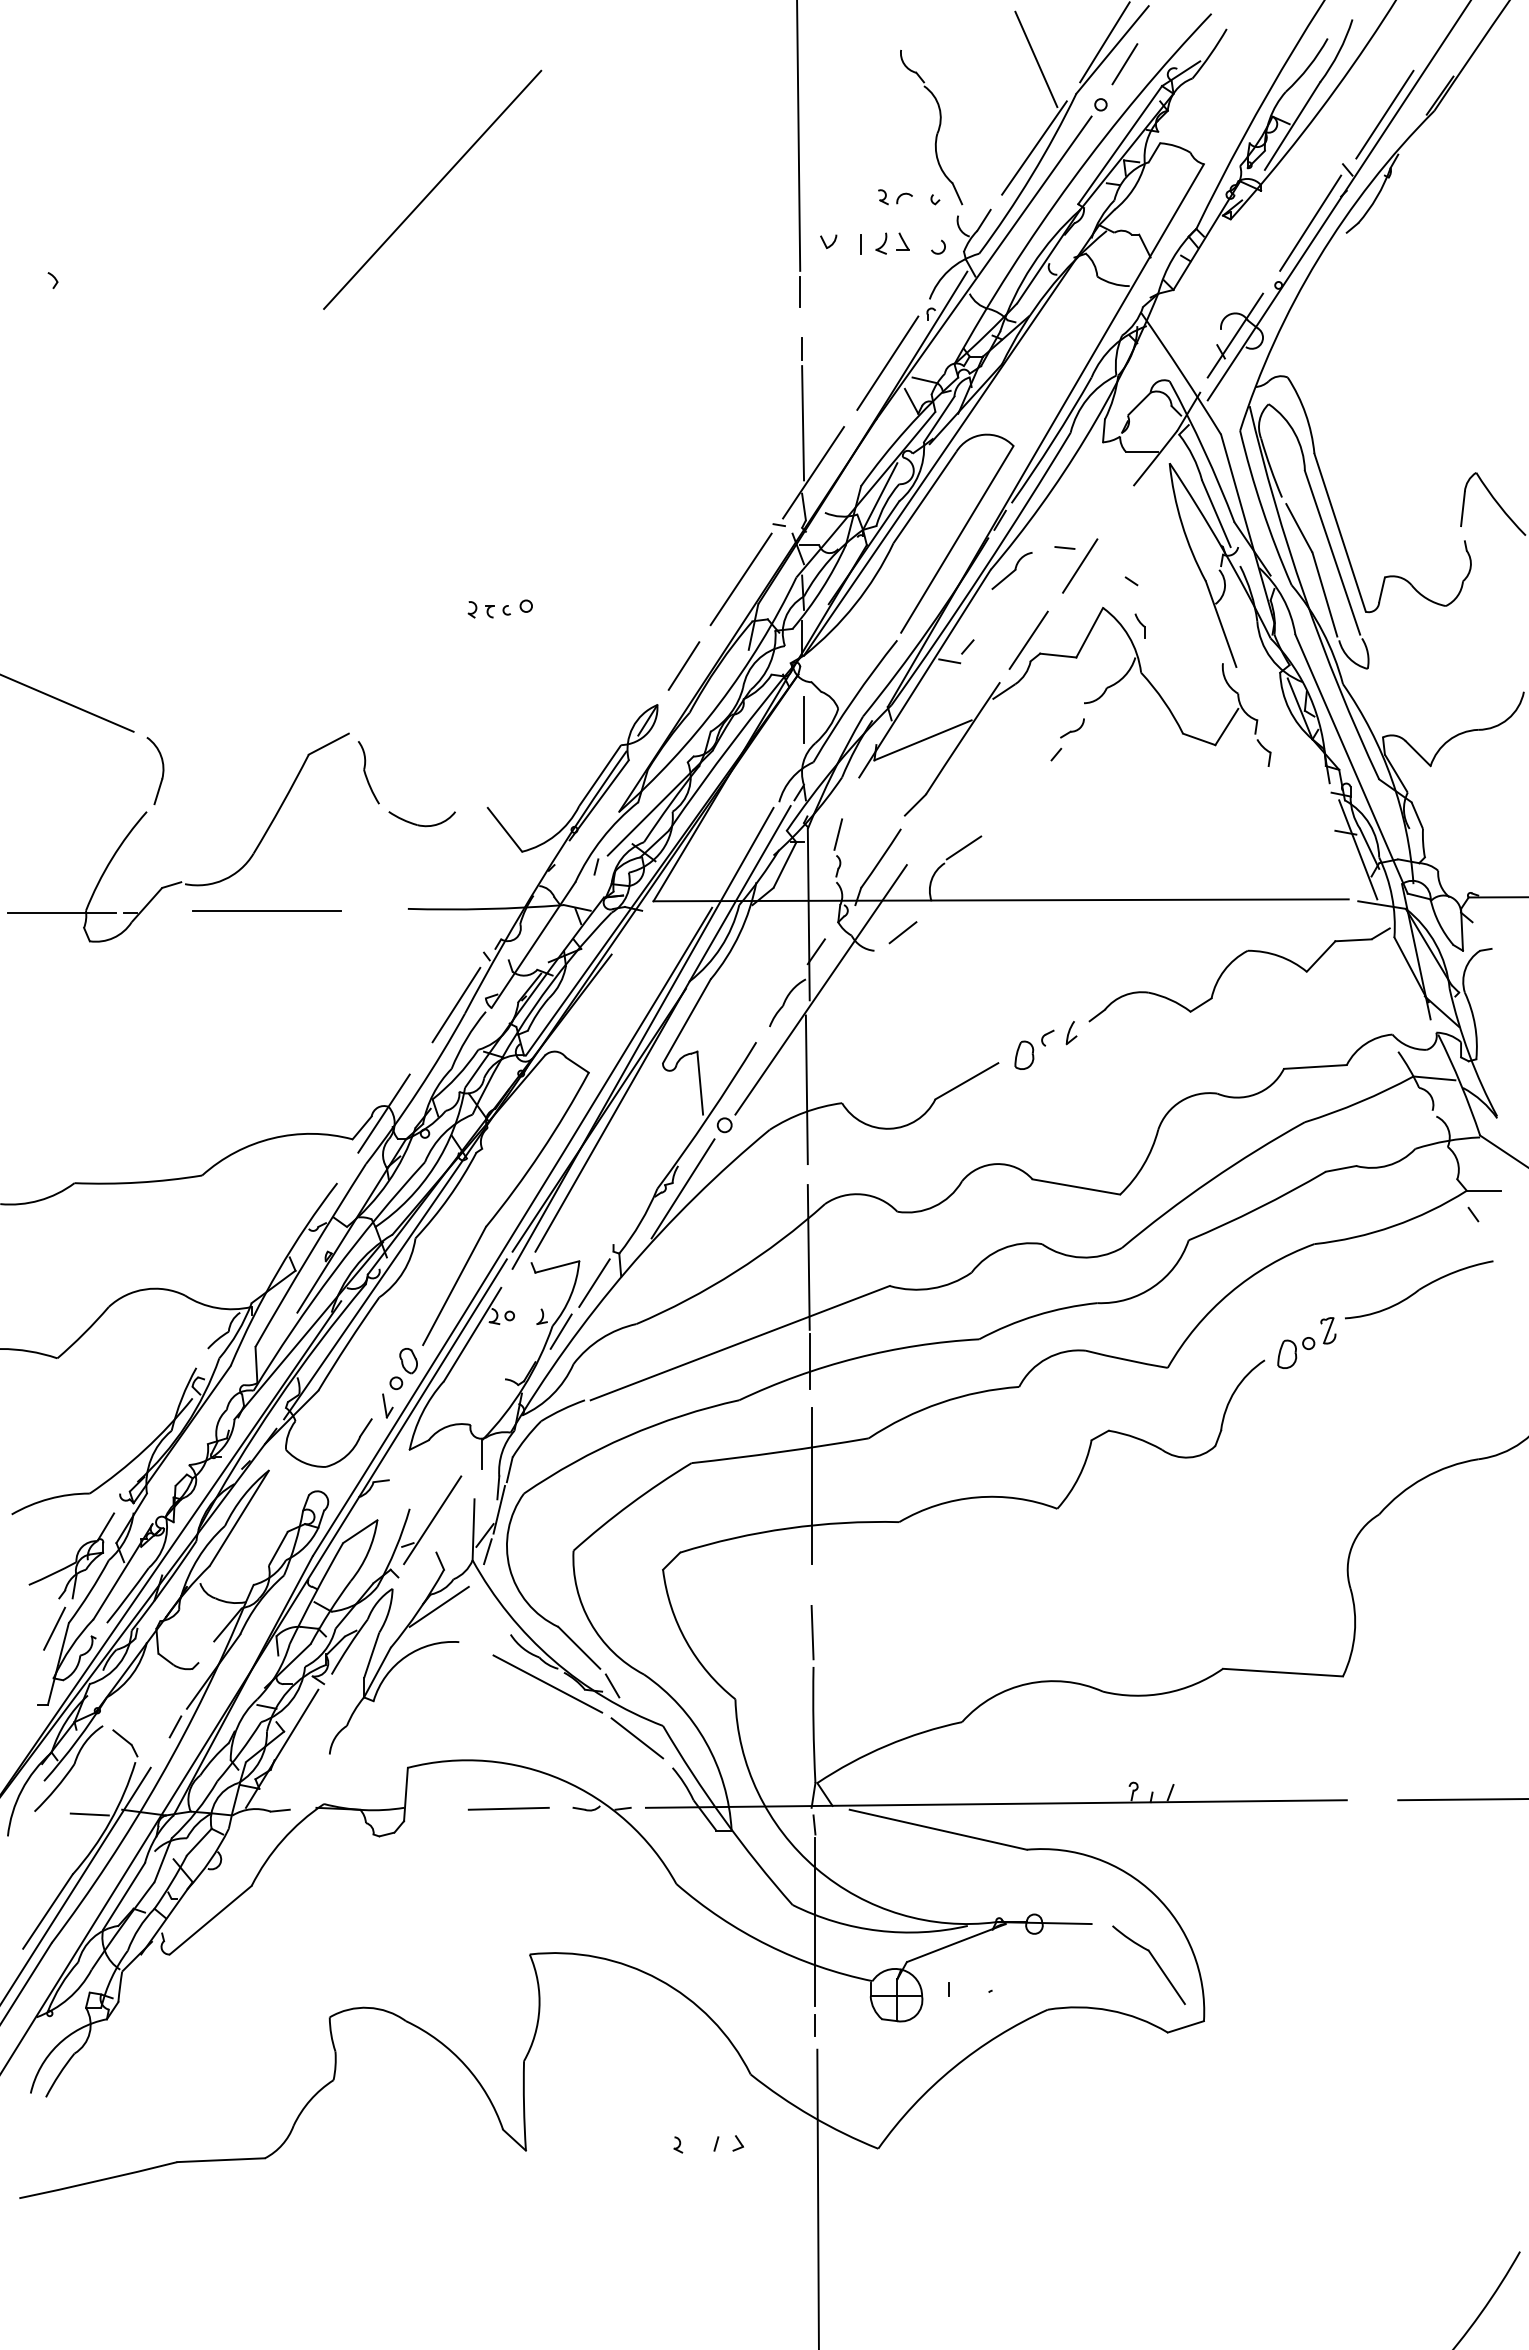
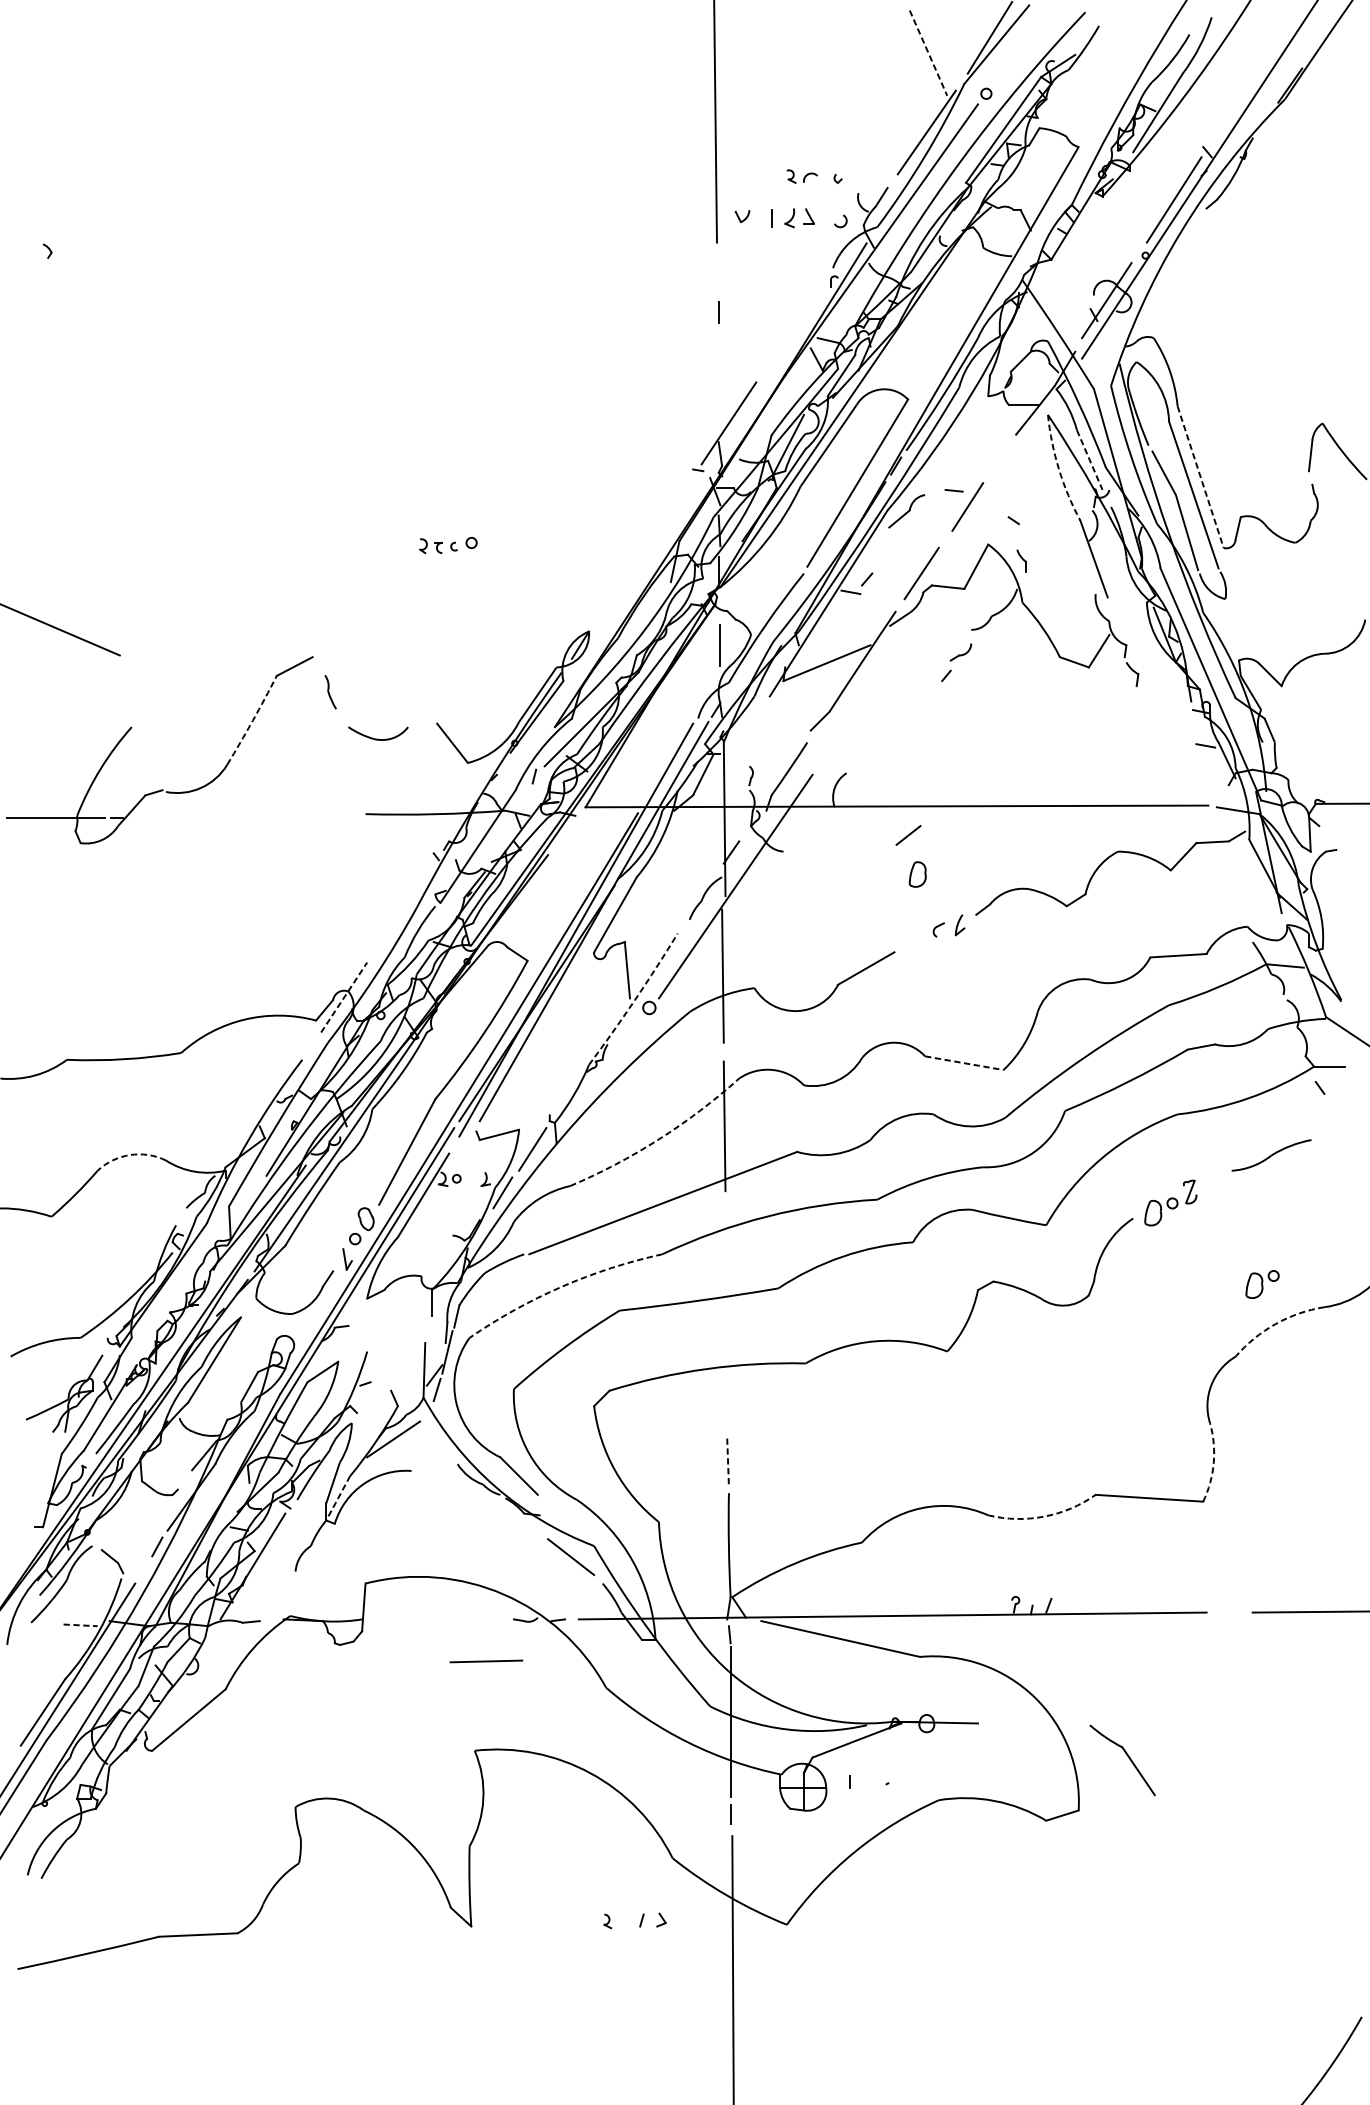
line: (1036, 59) -> (928, 53), solid -> dashed
line: (1124, 64) -> (1007, 57), removed
line: (1384, 114) -> (1240, 102), removed
part: (937, 130) -> (839, 116), removed
line: (432, 189) -> (387, 169), removed
line: (800, 291) -> (717, 261), removed
line: (887, 362) -> (795, 324), removed
line: (803, 423) -> (719, 379), removed
line: (1216, 514) -> (1089, 460), solid -> dashed
arc: (1182, 524) -> (1059, 469), solid -> dashed
line: (1340, 533) -> (1200, 477), solid -> dashed
line: (740, 579) -> (663, 519), removed
line: (683, 665) -> (612, 596), removed
part: (162, 771) -> (145, 691), removed
part: (368, 772) -> (330, 691), size x0.6
arc: (282, 804) -> (253, 720), solid -> dashed
line: (838, 834) -> (751, 747), removed
line: (963, 847) -> (863, 759), removed
line: (1358, 849) -> (1217, 760), removed
line: (266, 910) -> (238, 815), removed
line: (902, 932) -> (908, 835), moved
line: (456, 1004) -> (409, 899), removed
part: (1024, 1054) -> (917, 873), moved
line: (384, 1113) -> (344, 997), solid -> dashed
arc: (708, 1116) -> (634, 1000), solid -> dashed
line: (1076, 1187) -> (964, 1063), solid -> dashed
line: (682, 1188) -> (611, 1064), removed
arc: (735, 1271) -> (659, 1138), solid -> dashed
arc: (145, 1289) -> (130, 1155), solid -> dashed
part: (1419, 1289) -> (1271, 1155), size x0.6
line: (809, 1360) -> (725, 1218), removed
part: (1409, 1433) -> (1262, 1284), added
arc: (627, 1436) -> (562, 1286), solid -> dashed
arc: (1423, 1478) -> (1275, 1324), solid -> dashed
line: (811, 1485) -> (727, 1330), removed
line: (432, 1520) -> (387, 1361), removed
line: (54, 1628) -> (48, 1458), removed
line: (812, 1632) -> (727, 1462), solid -> dashed
arc: (1354, 1633) -> (1213, 1463), solid -> dashed
line: (377, 1673) -> (338, 1499), solid -> dashed
line: (547, 1683) -> (490, 1508), removed
line: (612, 1685) -> (548, 1509), removed
arc: (1165, 1693) -> (1044, 1516), solid -> dashed
line: (508, 1808) -> (486, 1661), moved
line: (90, 1814) -> (81, 1625), solid -> dashed
part: (1154, 1961) -> (1127, 1757), moved

